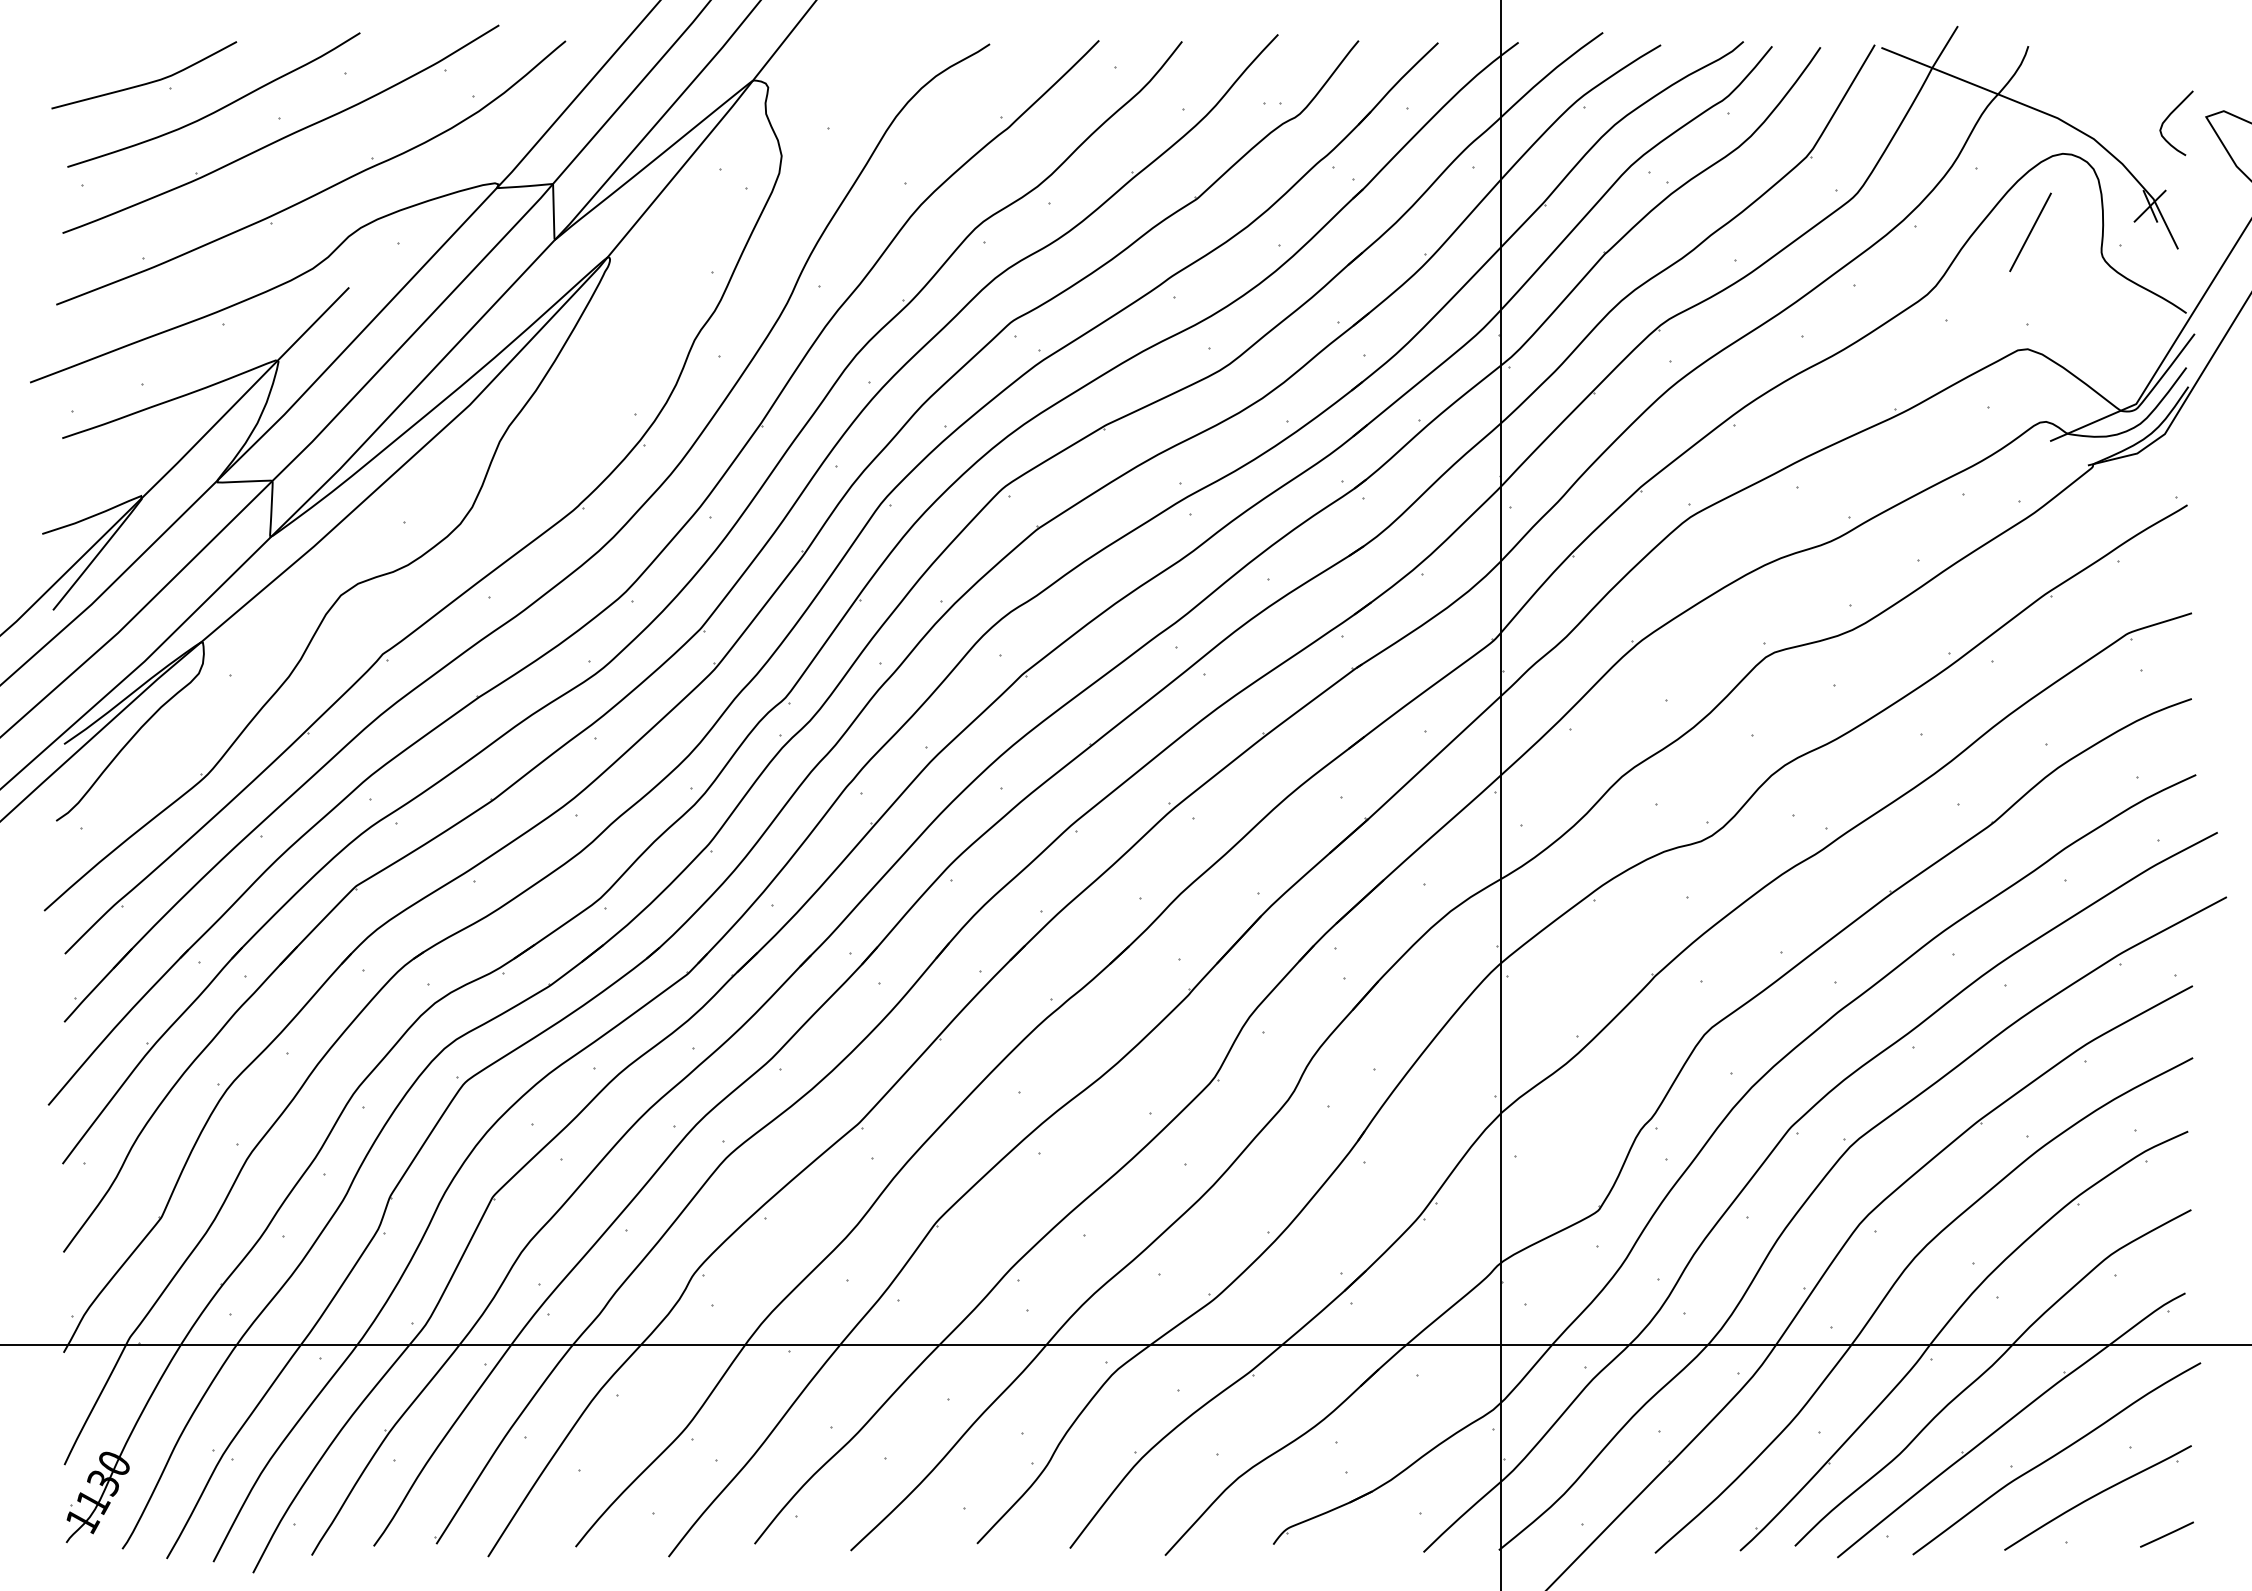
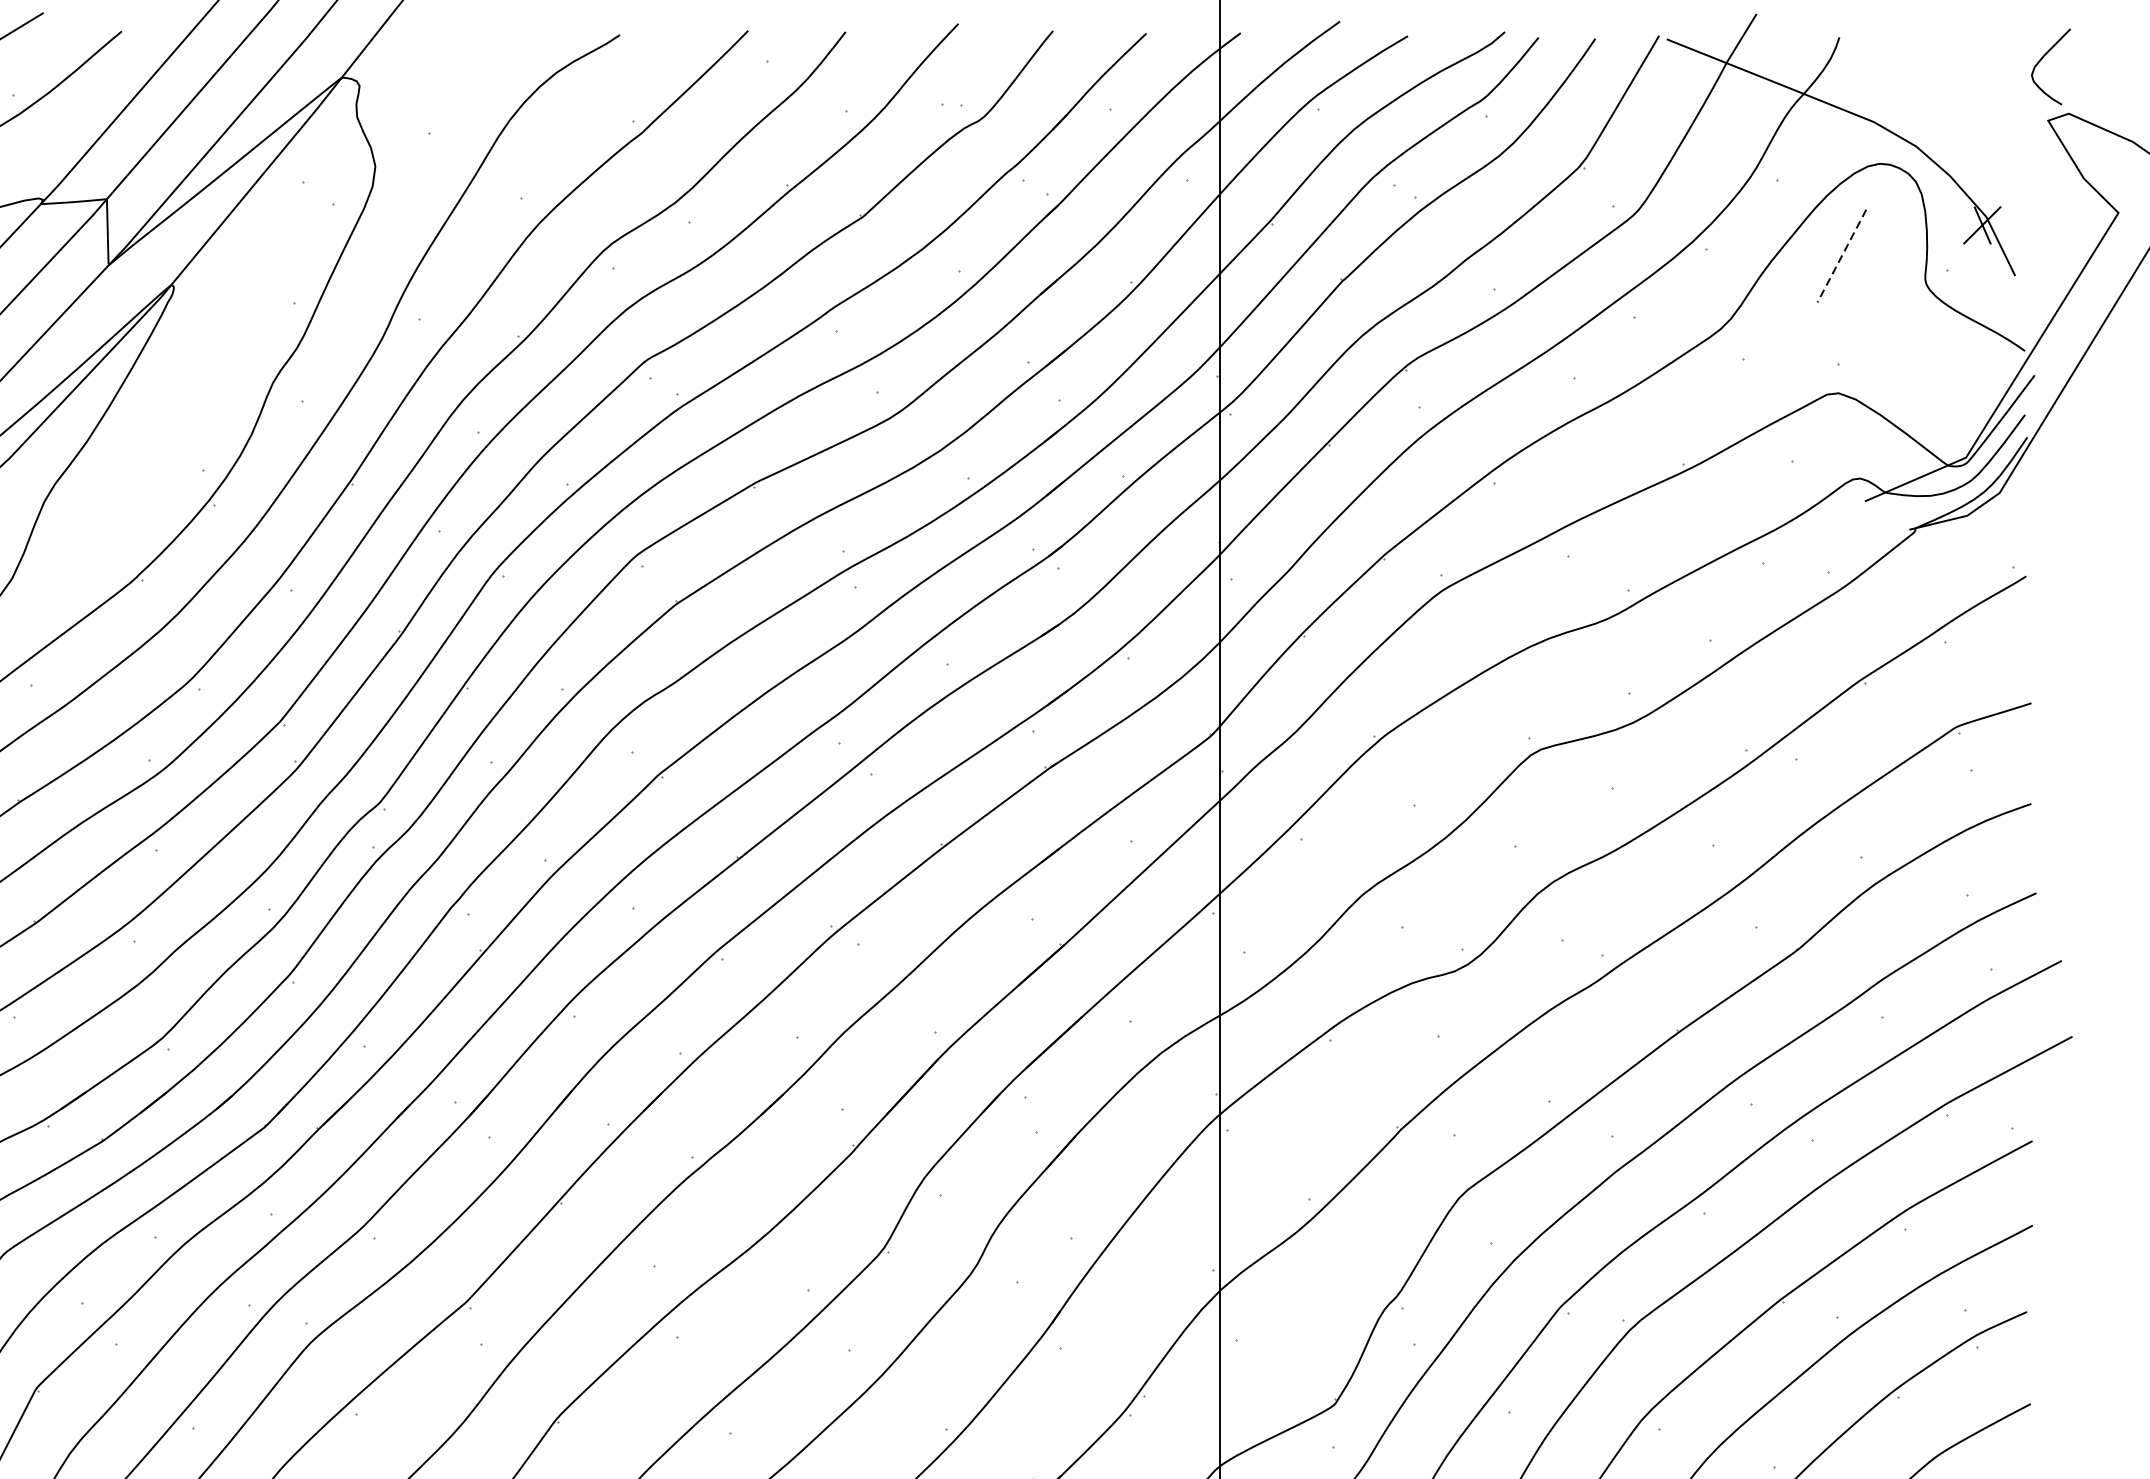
curve: (2168, 118) -> (2041, 61), moved
line: (2030, 232) -> (1841, 256), solid -> dashed

